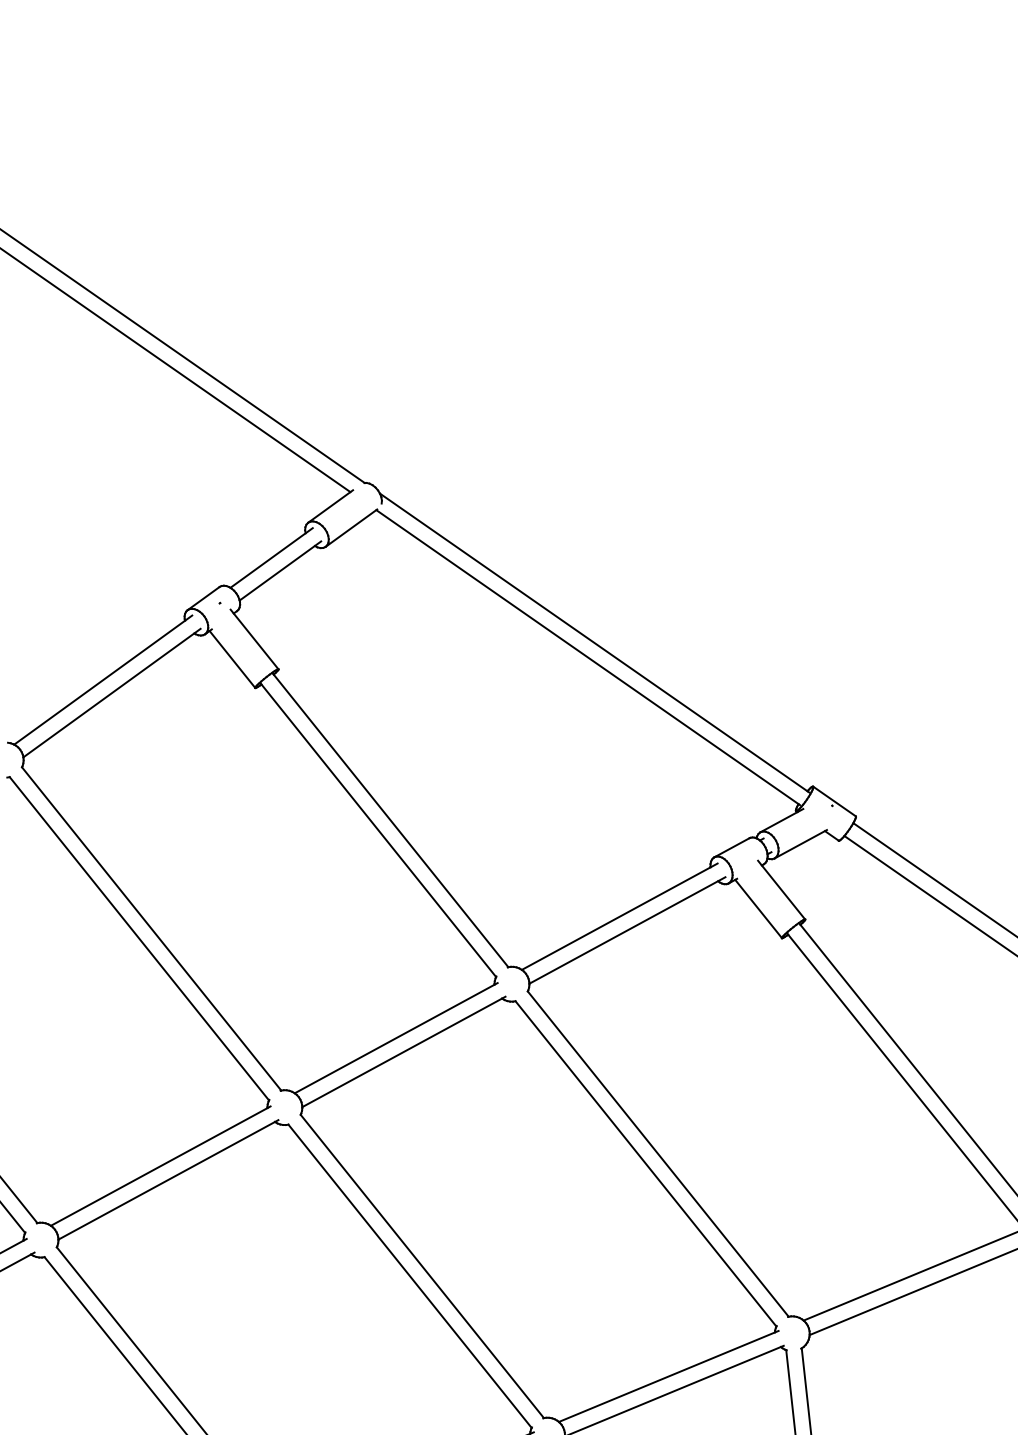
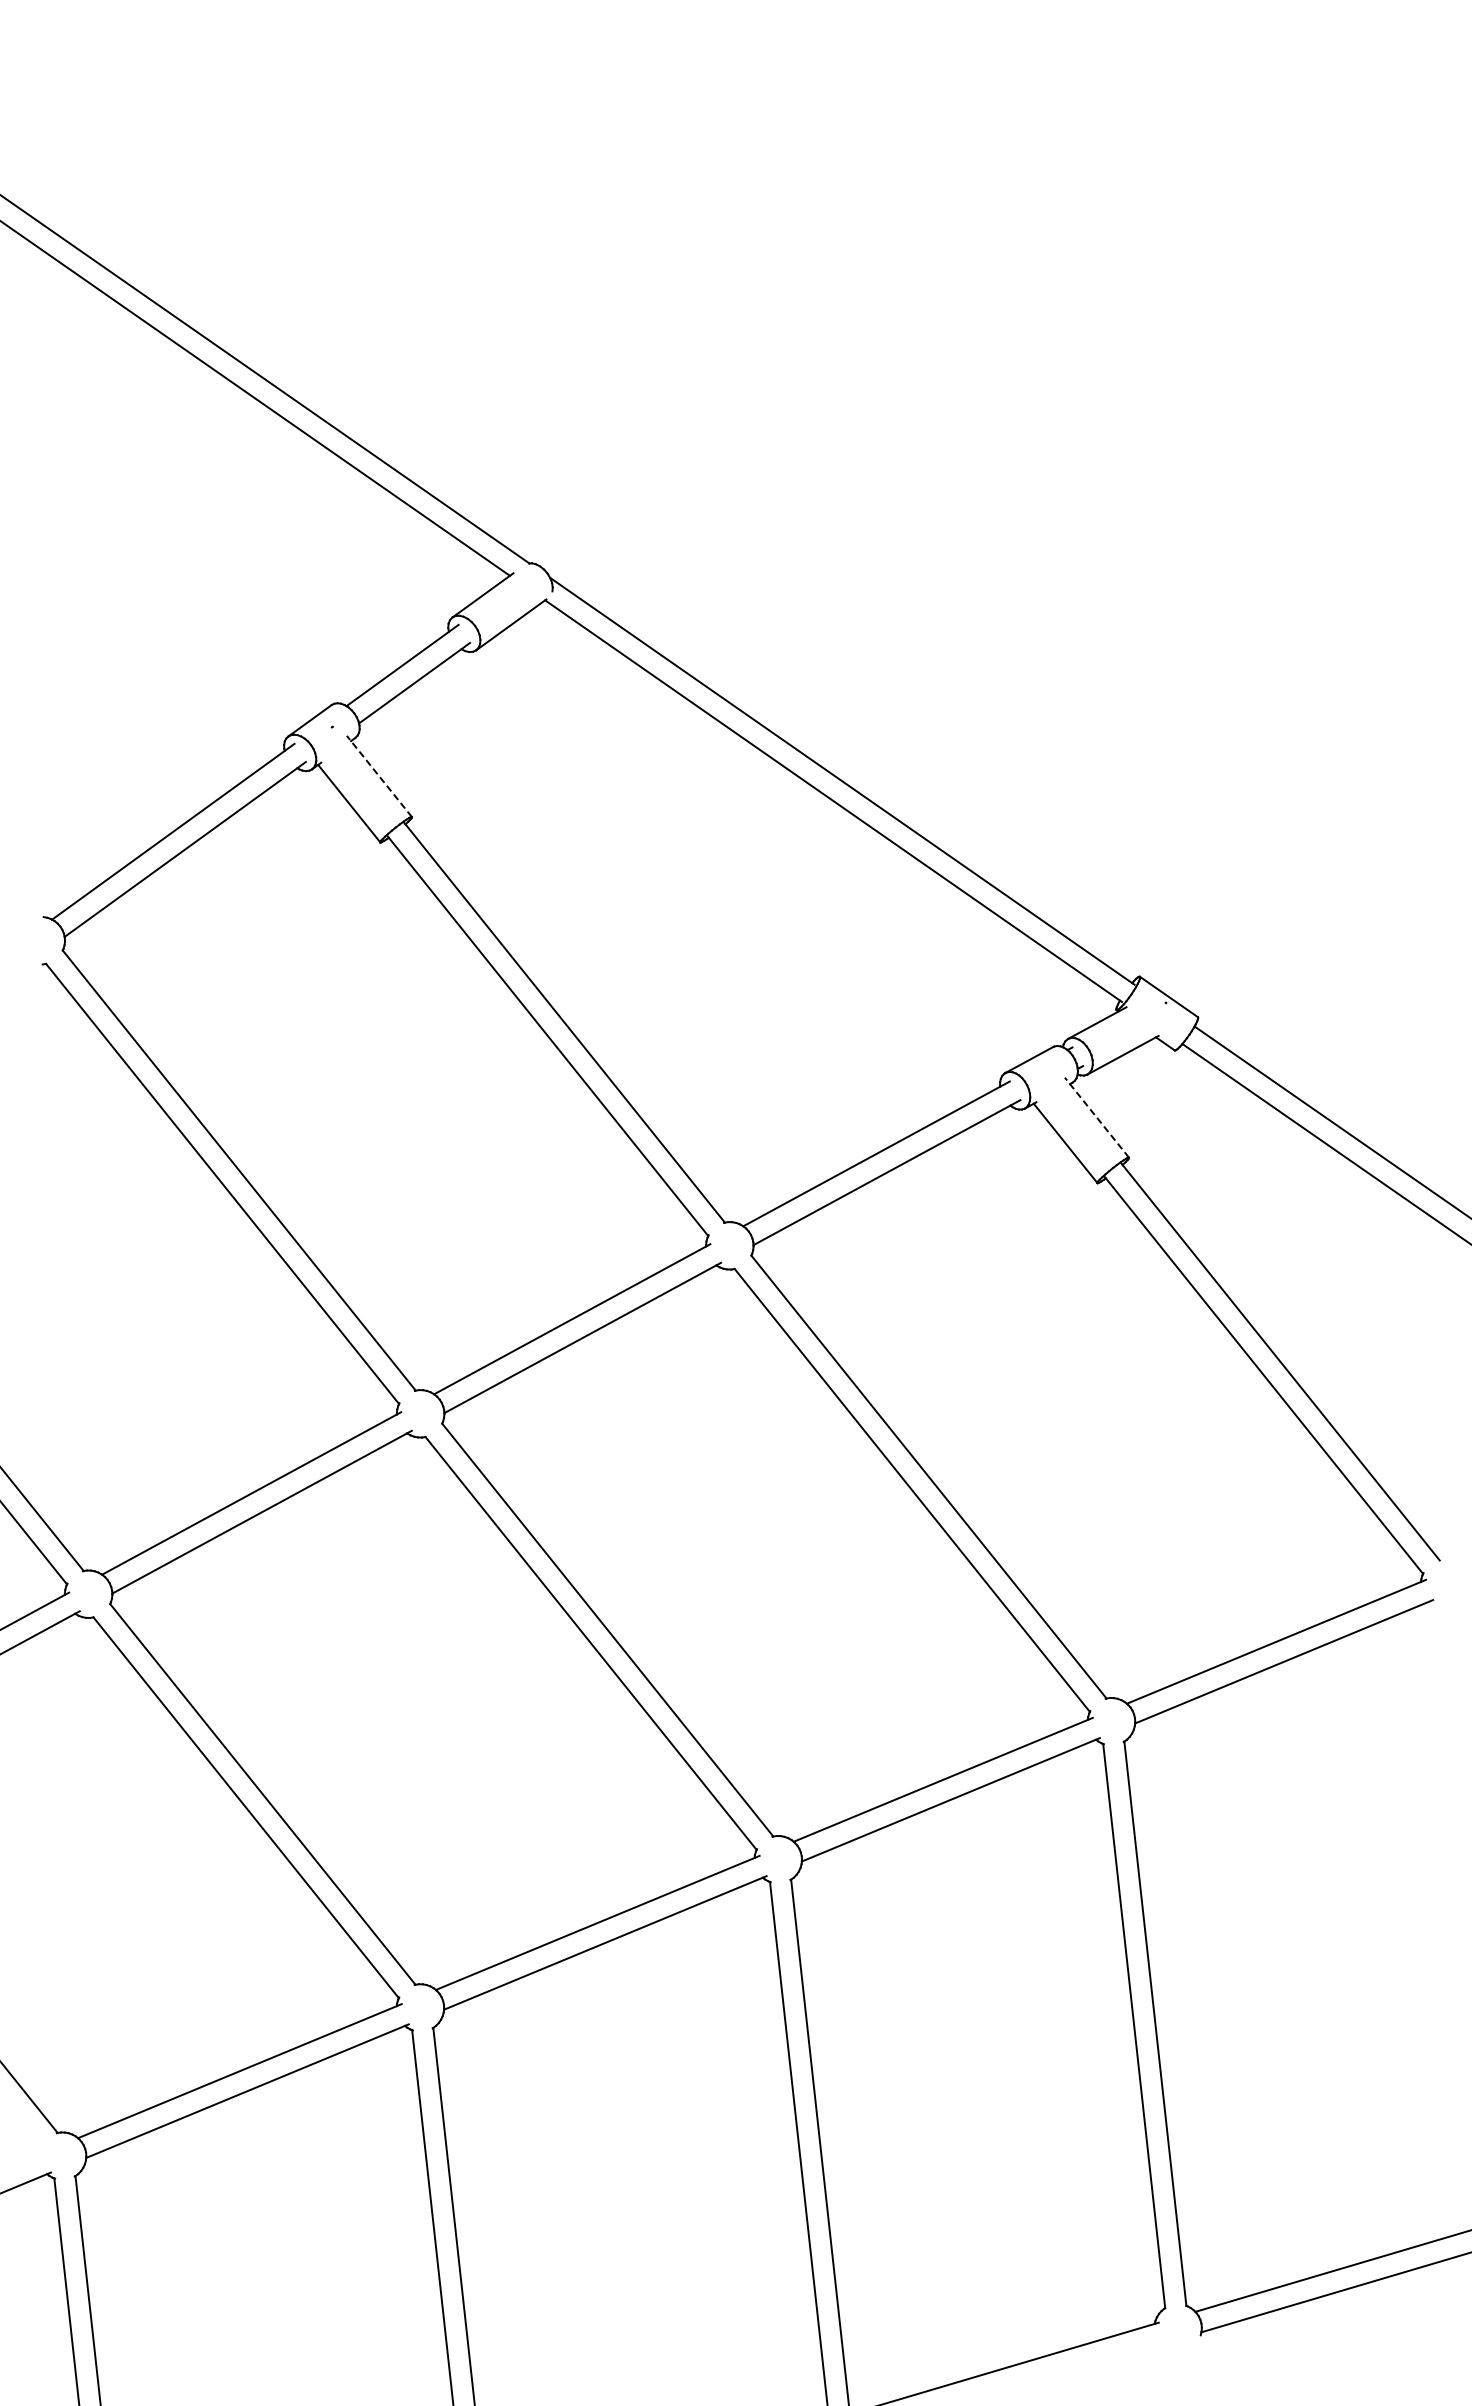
line: (254, 639) -> (379, 776), solid -> dashed
line: (781, 889) -> (1096, 1117), solid -> dashed

